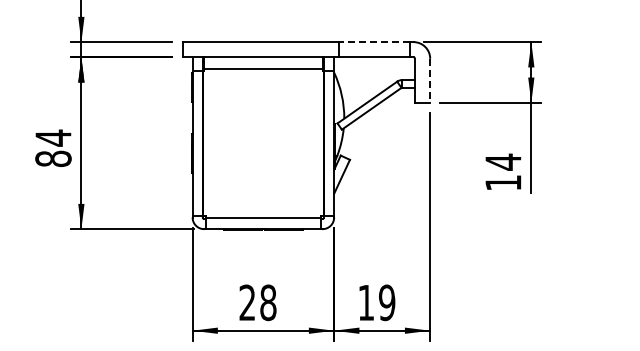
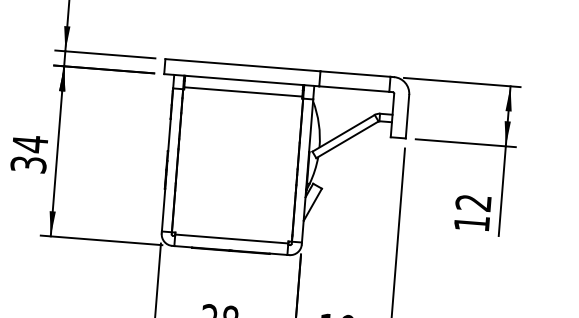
line: (374, 42) -> (355, 74), dashed -> solid
line: (430, 80) -> (407, 116), dashed -> solid
text: (53, 158) -> (28, 164), 84 -> 34
text: (503, 161) -> (473, 202), 14 -> 12

